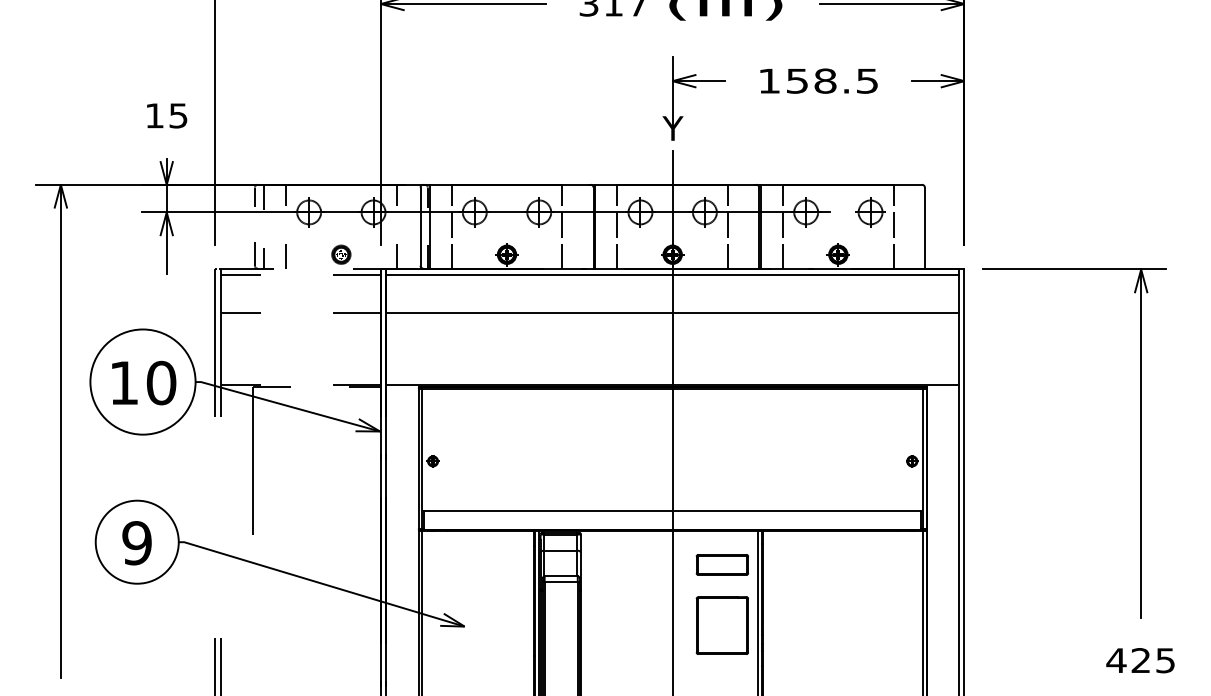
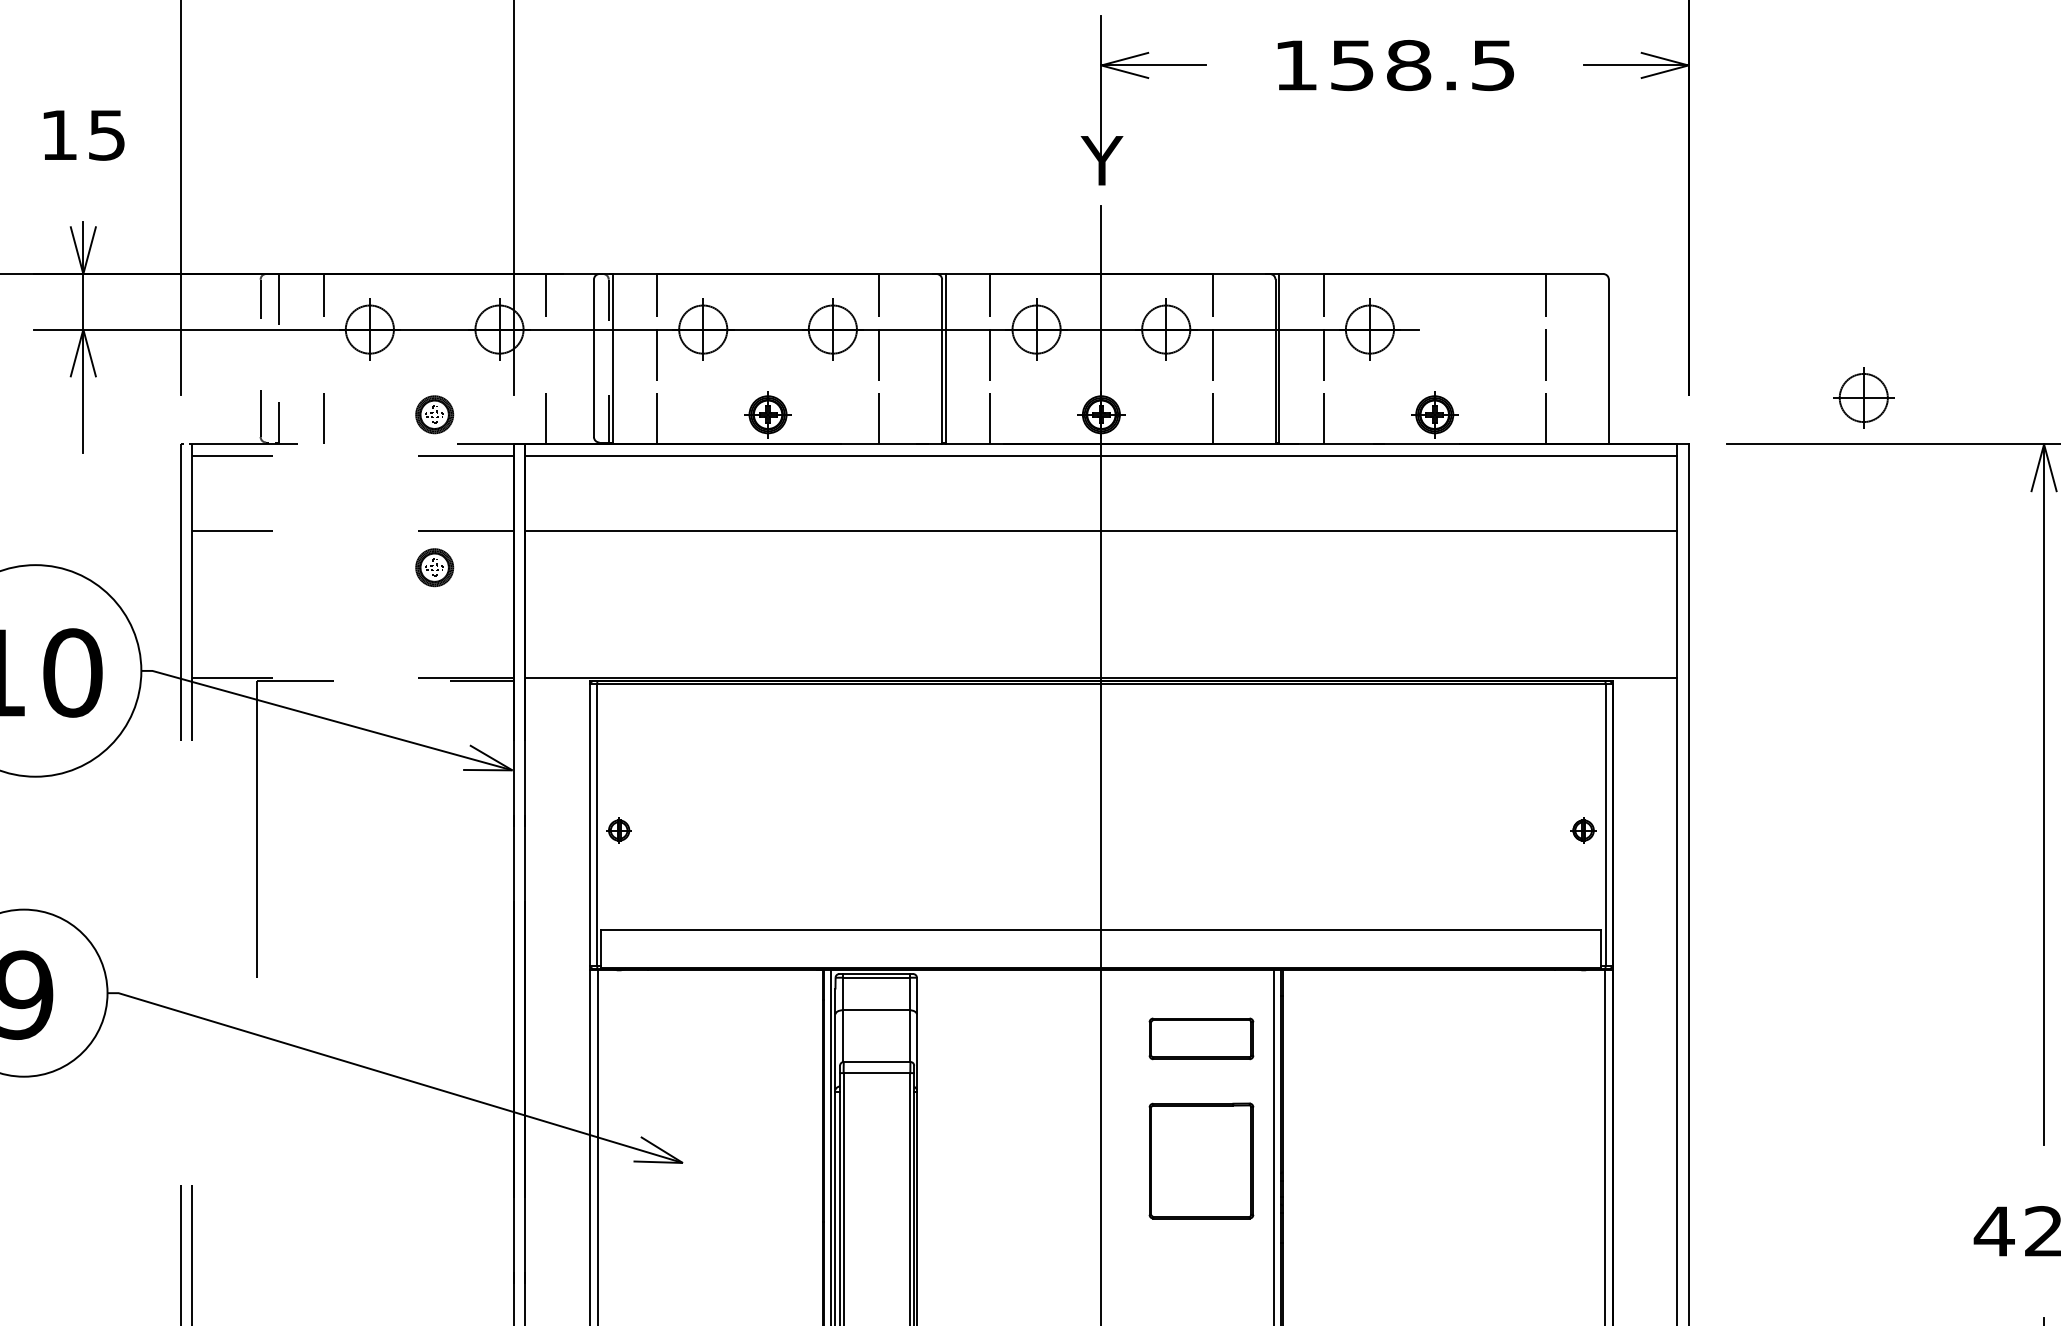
part: (870, 212) -> (1863, 398), moved
part: (341, 330) -> (434, 567), added

